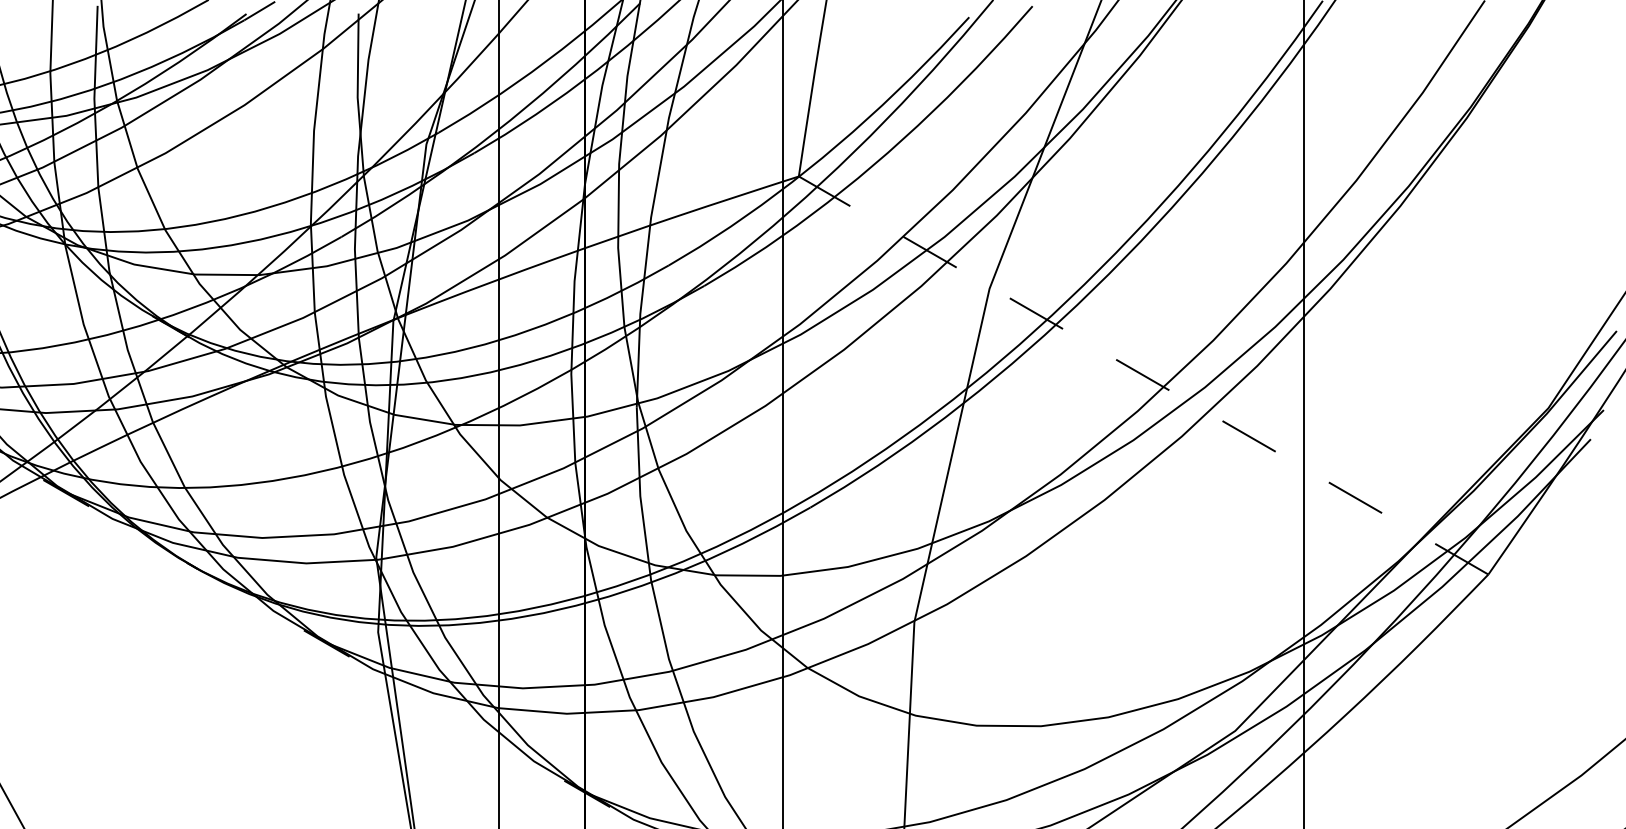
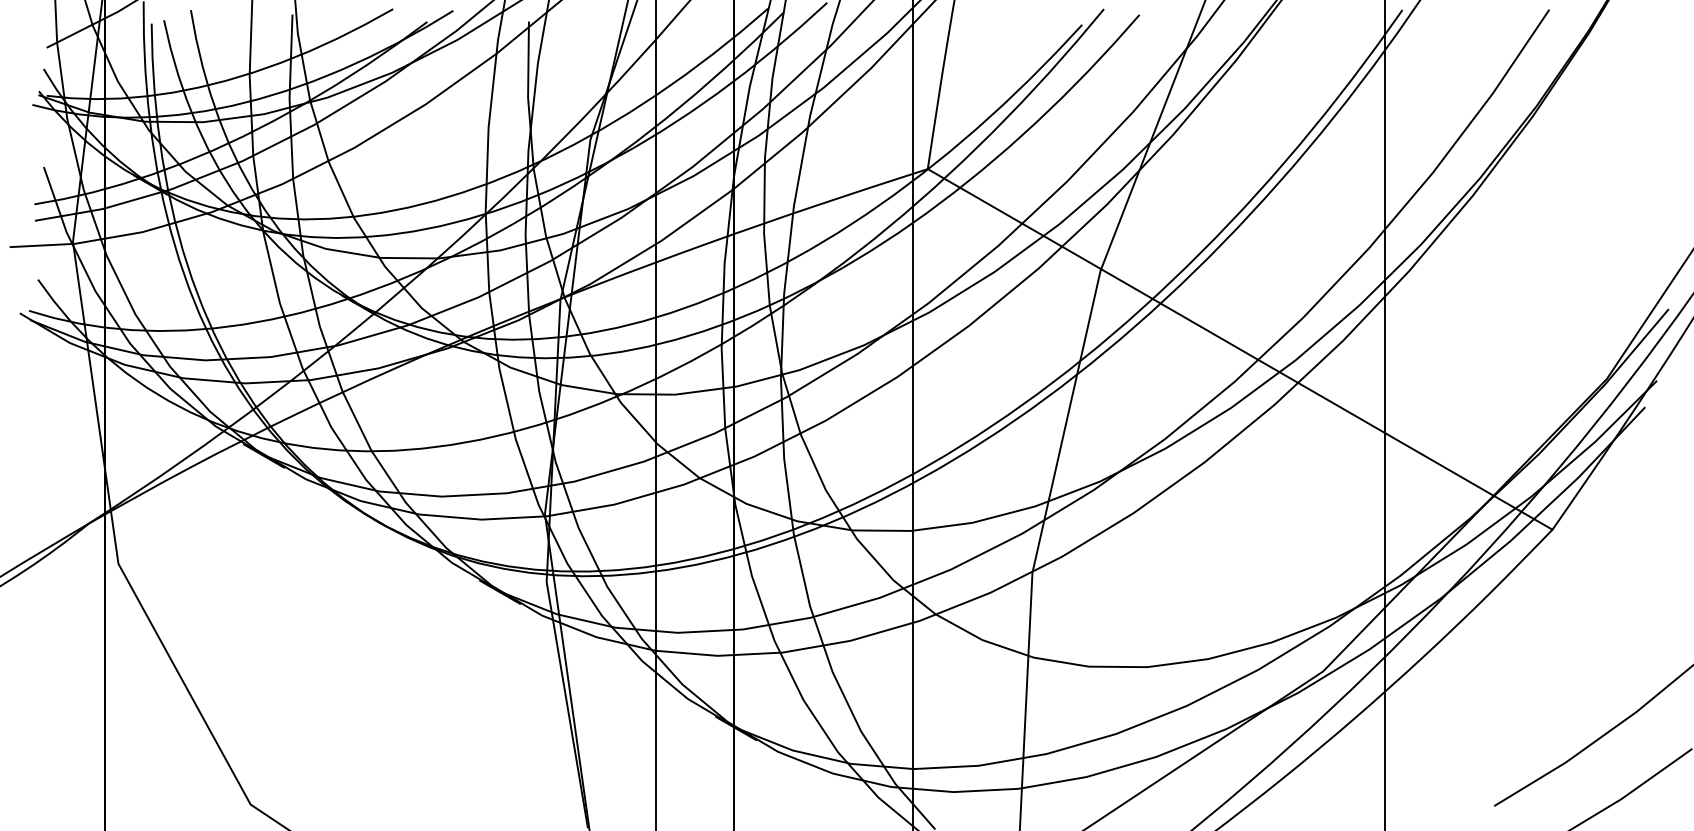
line: (1144, 375) -> (1240, 349), dashed -> solid

